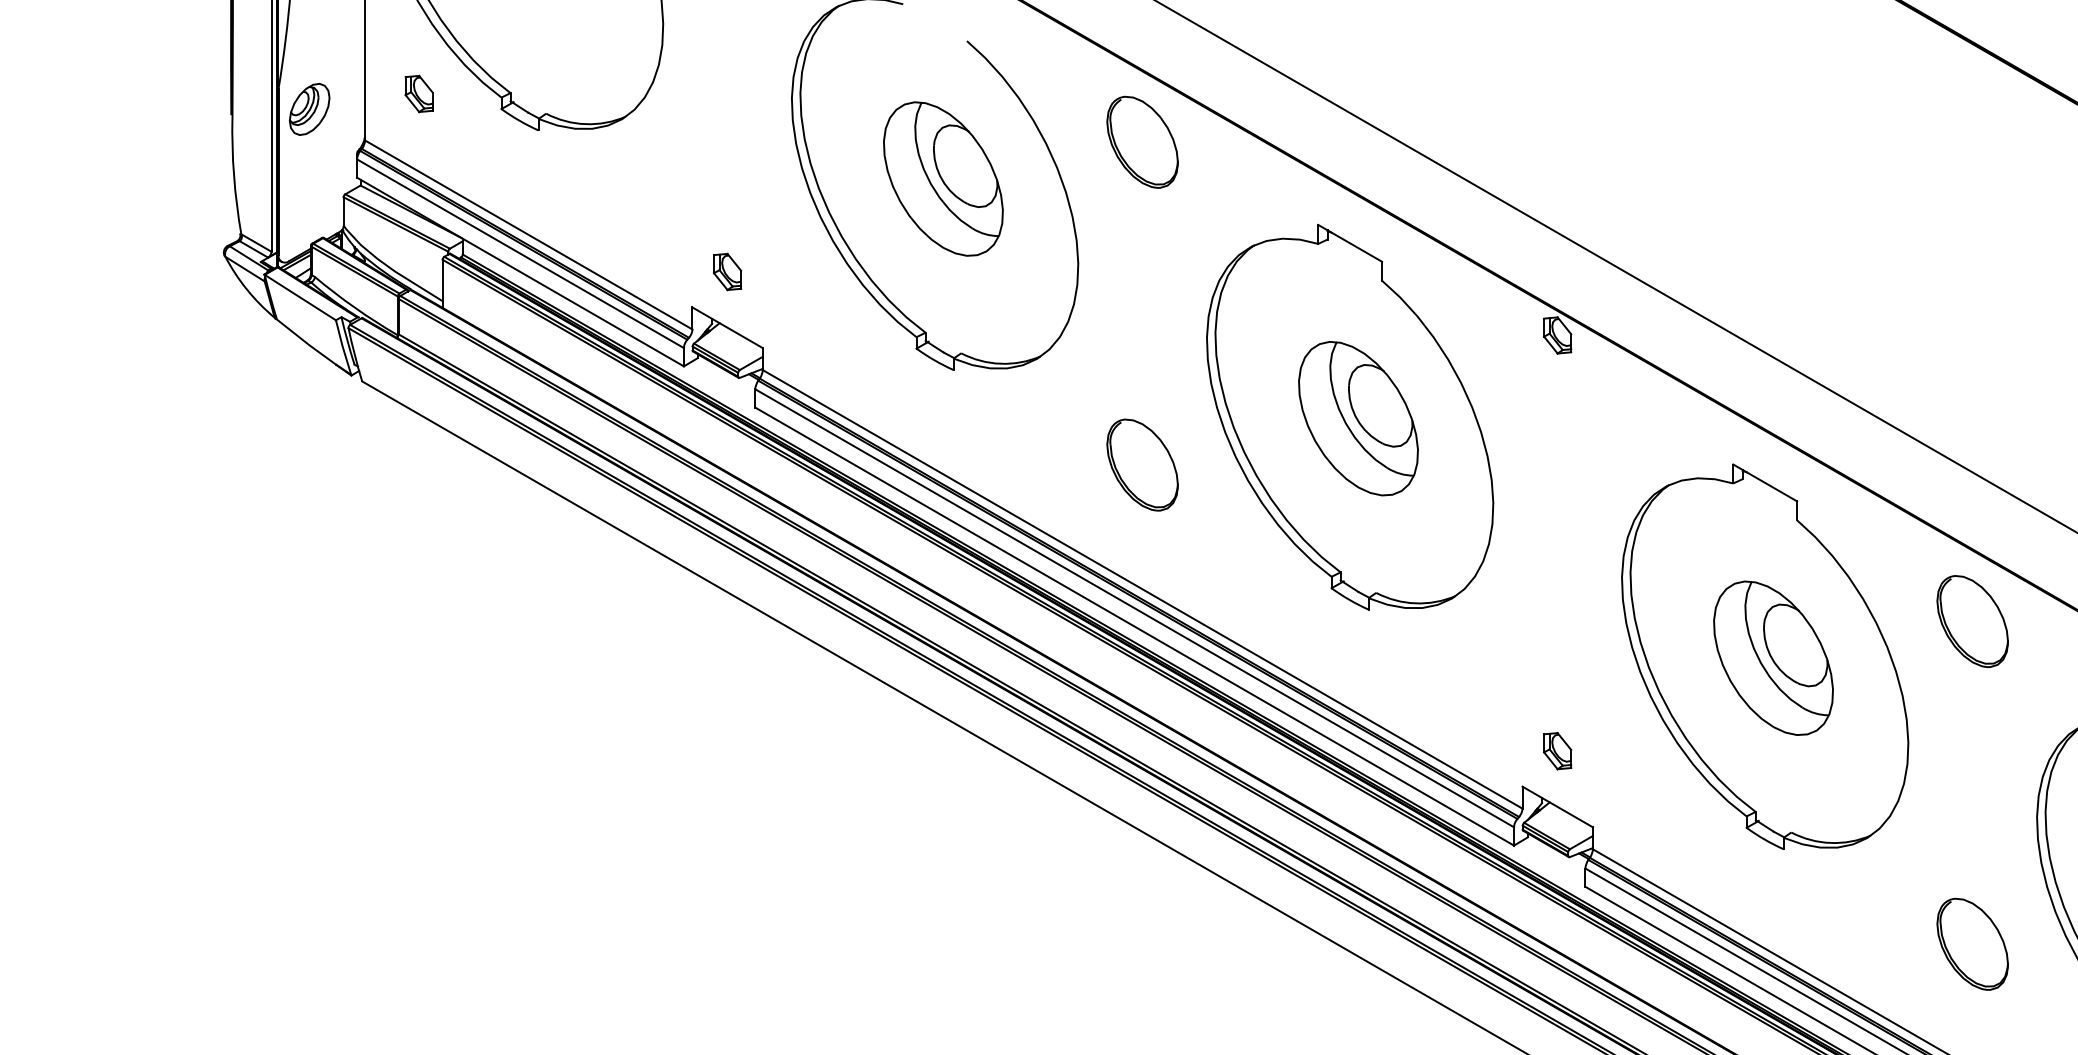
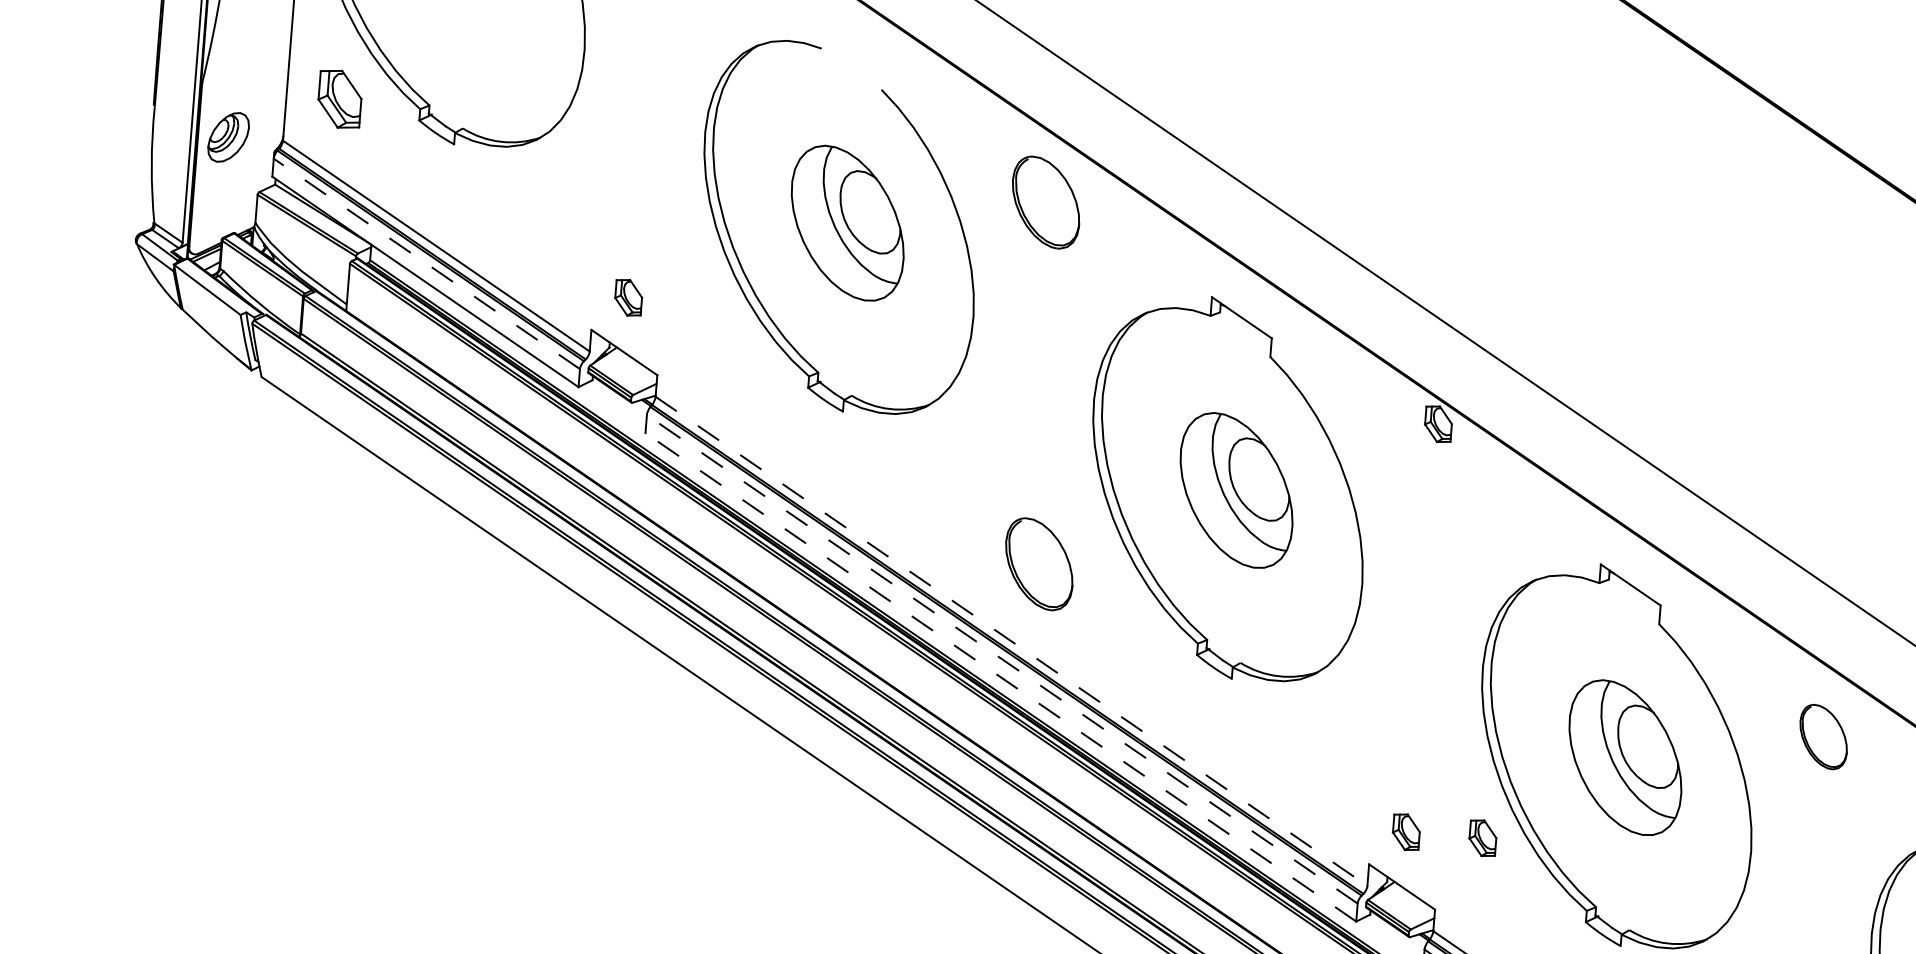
part: (418, 93) -> (339, 98), size x1.6
part: (309, 108) -> (228, 136), moved
line: (520, 253) -> (426, 263), solid -> dashed
part: (1142, 464) -> (1039, 563), moved
line: (1142, 589) -> (1011, 641), solid -> dashed
line: (1134, 608) -> (1002, 659), solid -> dashed
part: (1972, 621) -> (1823, 737), size x0.7
line: (1134, 626) -> (1000, 677), solid -> dashed
part: (1635, 751) -> (1482, 838), added

